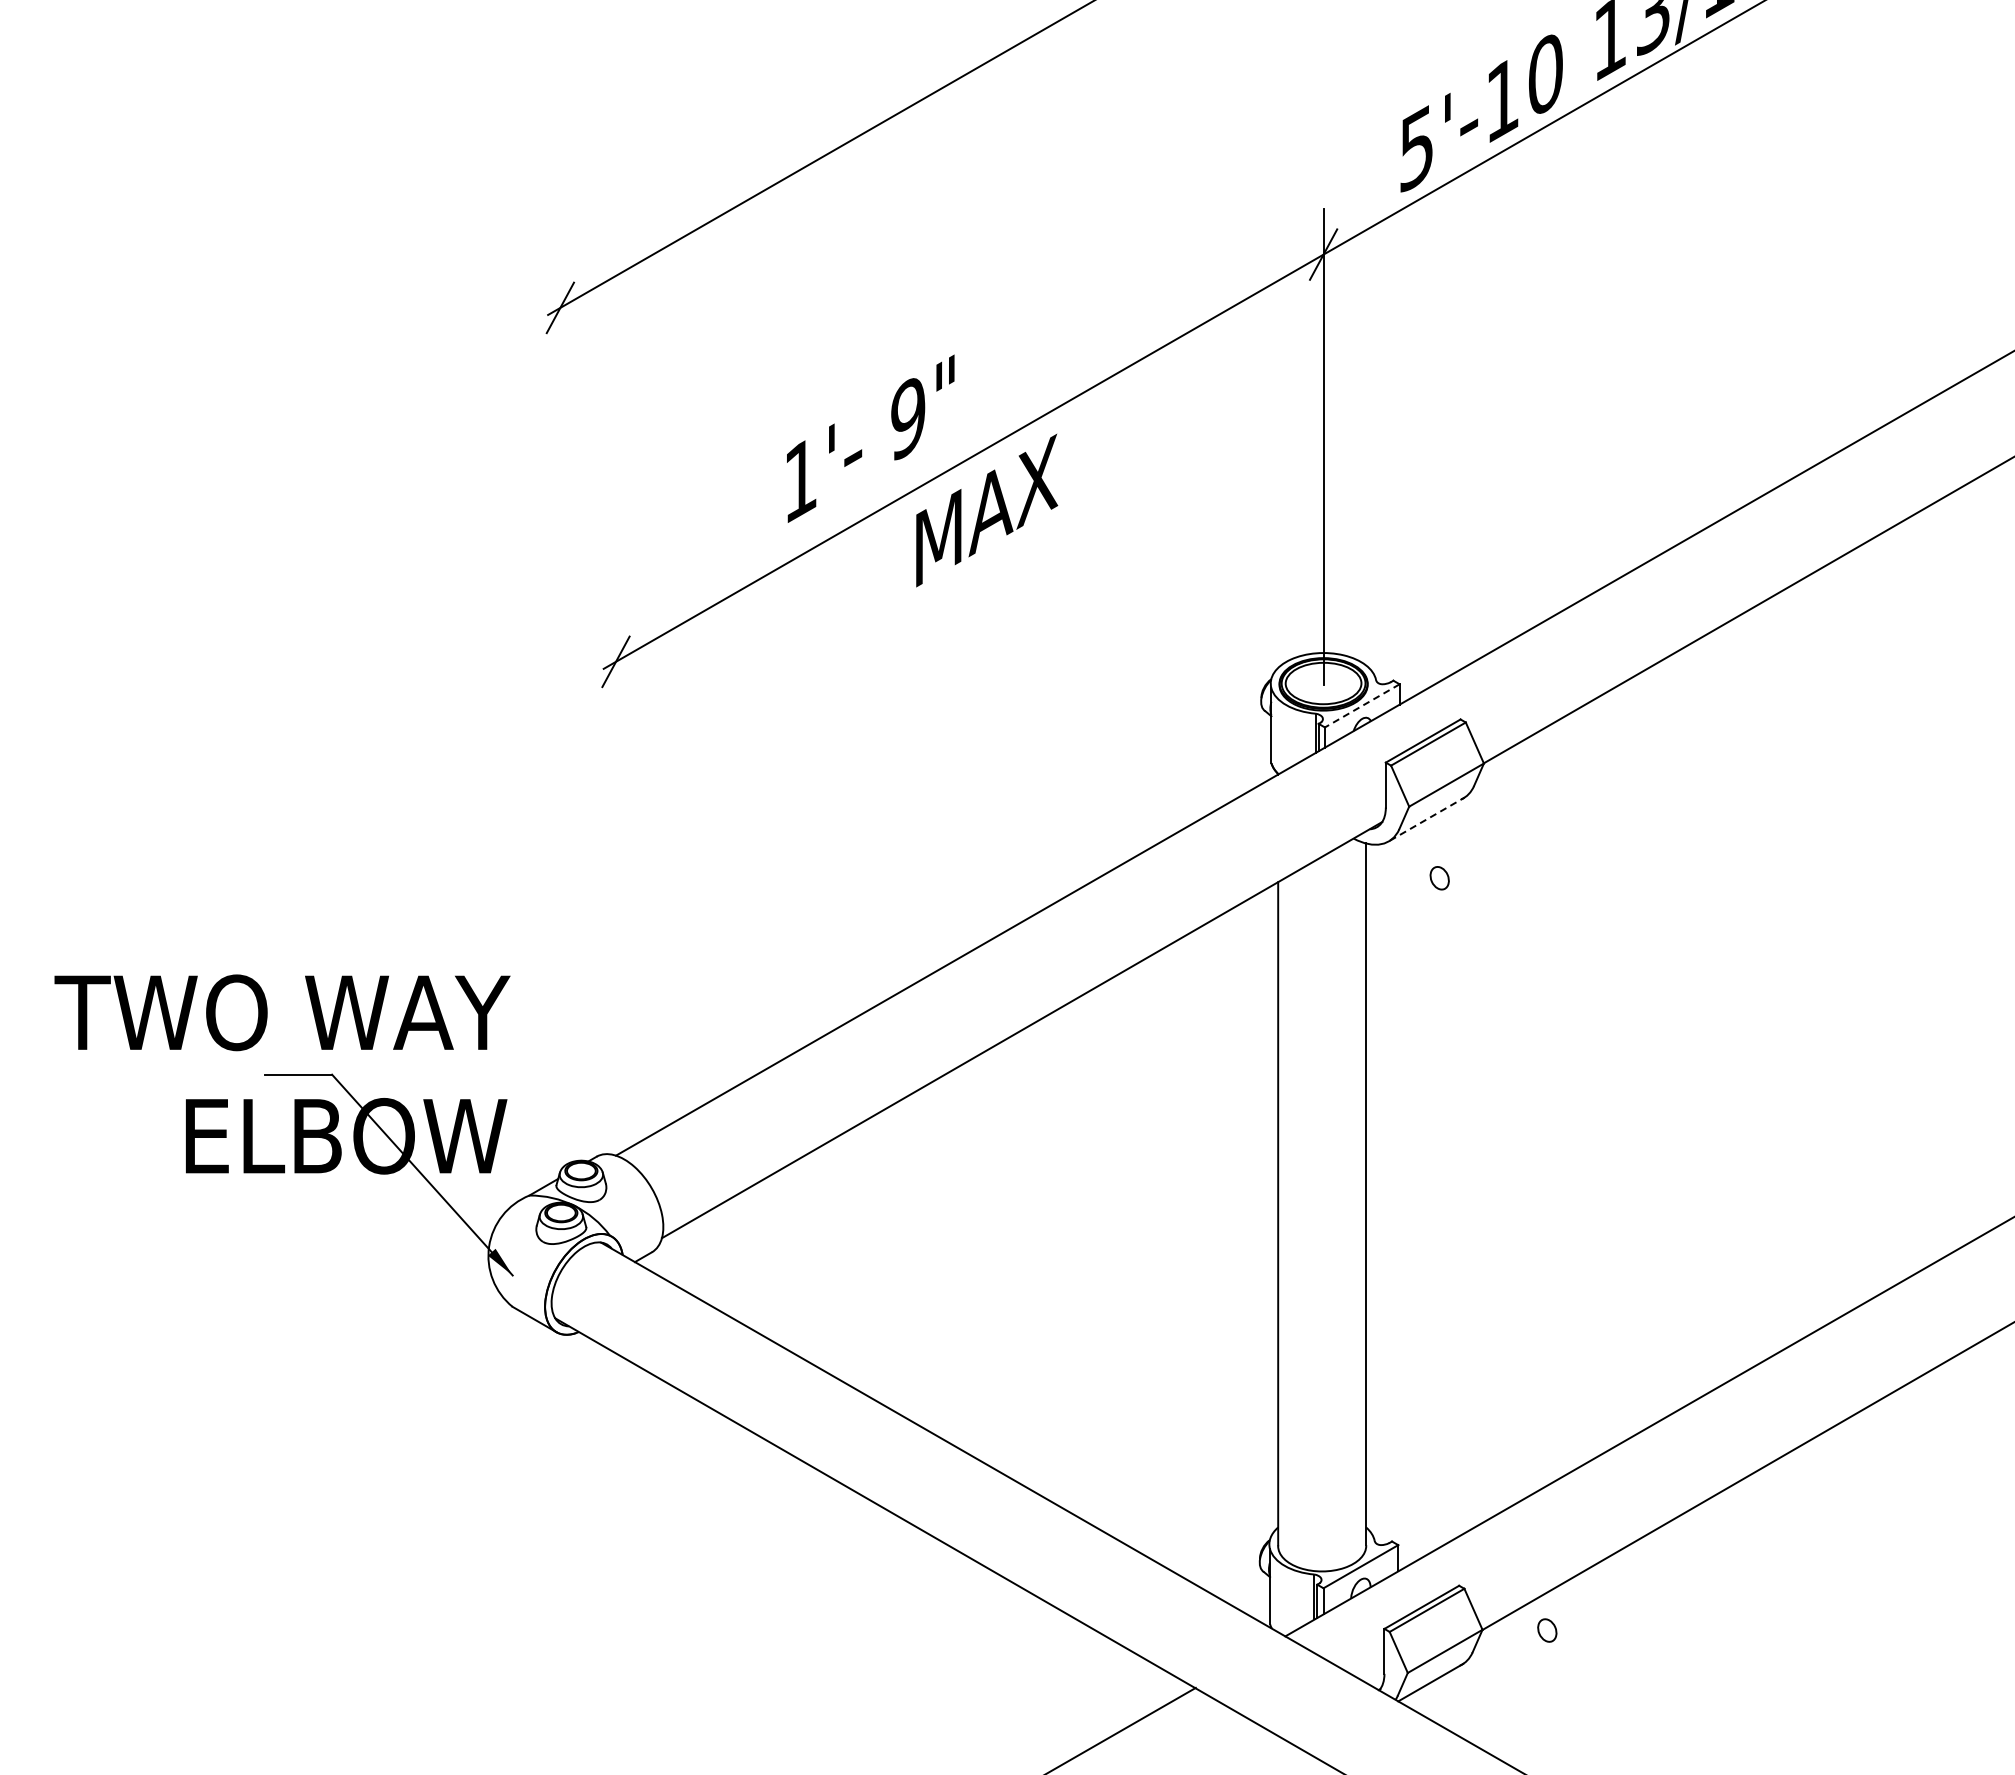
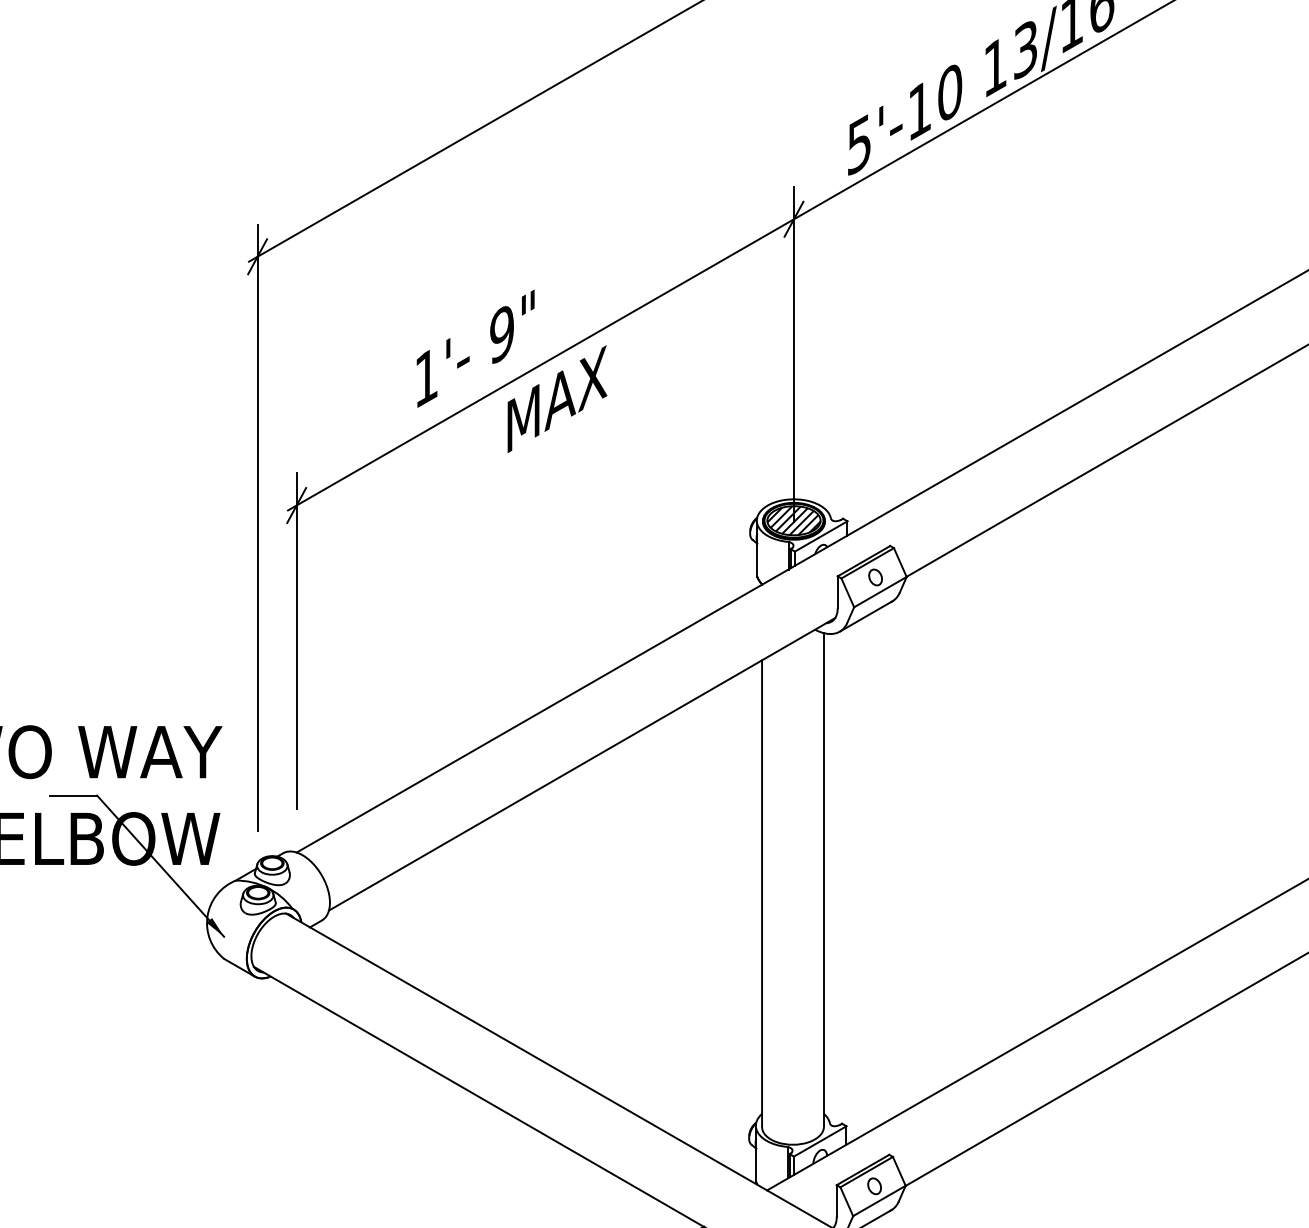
hatch: (1323, 683) -> (793, 520), added
line: (560, 693) -> (257, 527), added
line: (1361, 706) -> (820, 536), dashed -> solid
line: (1427, 818) -> (867, 615), dashed -> solid
line: (616, 854) -> (297, 640), added
part: (1439, 878) -> (875, 577), moved
part: (1547, 1630) -> (874, 1186), moved

